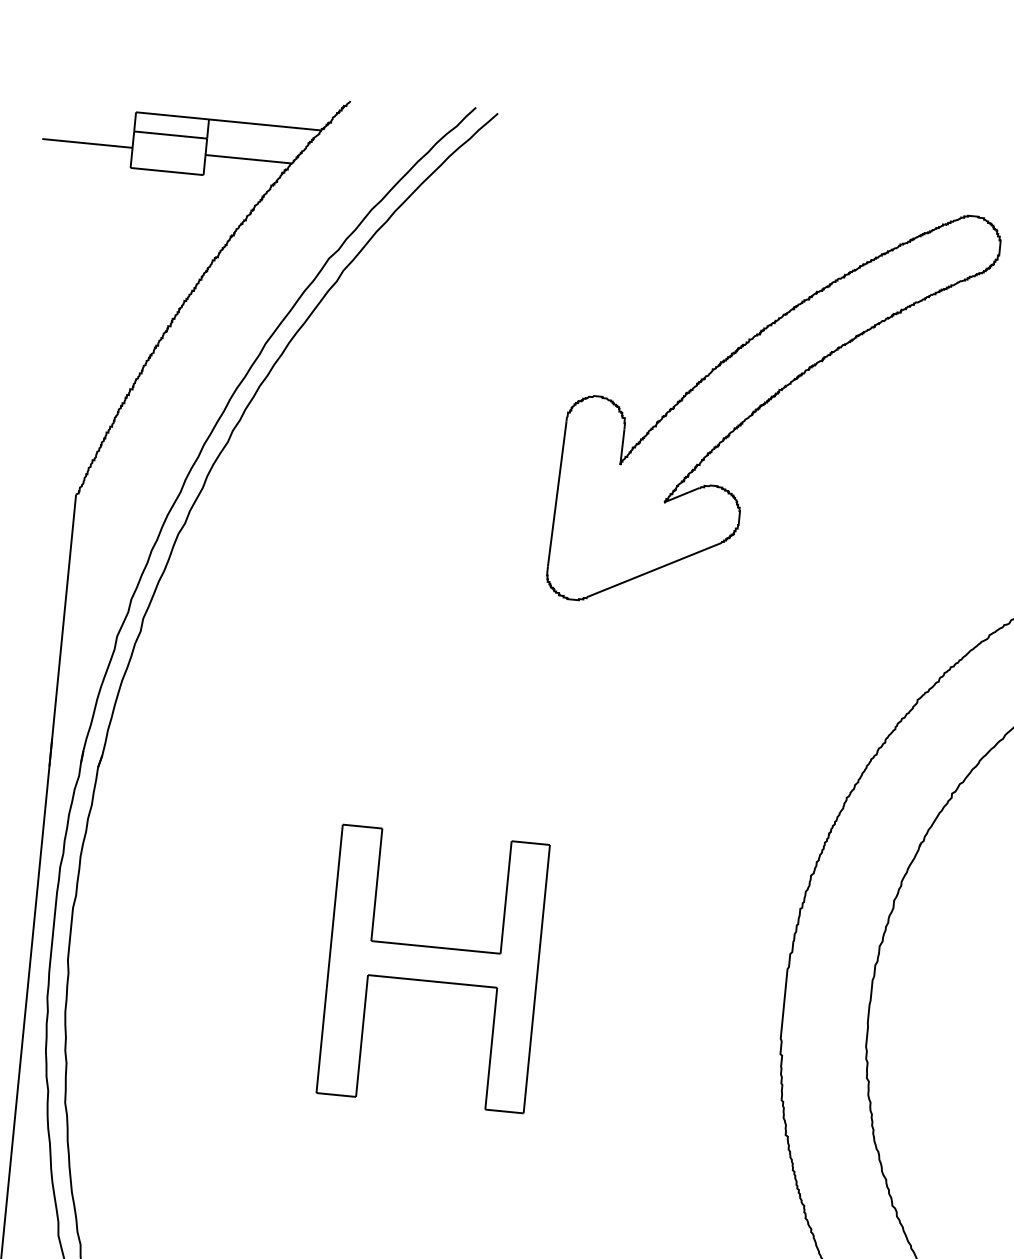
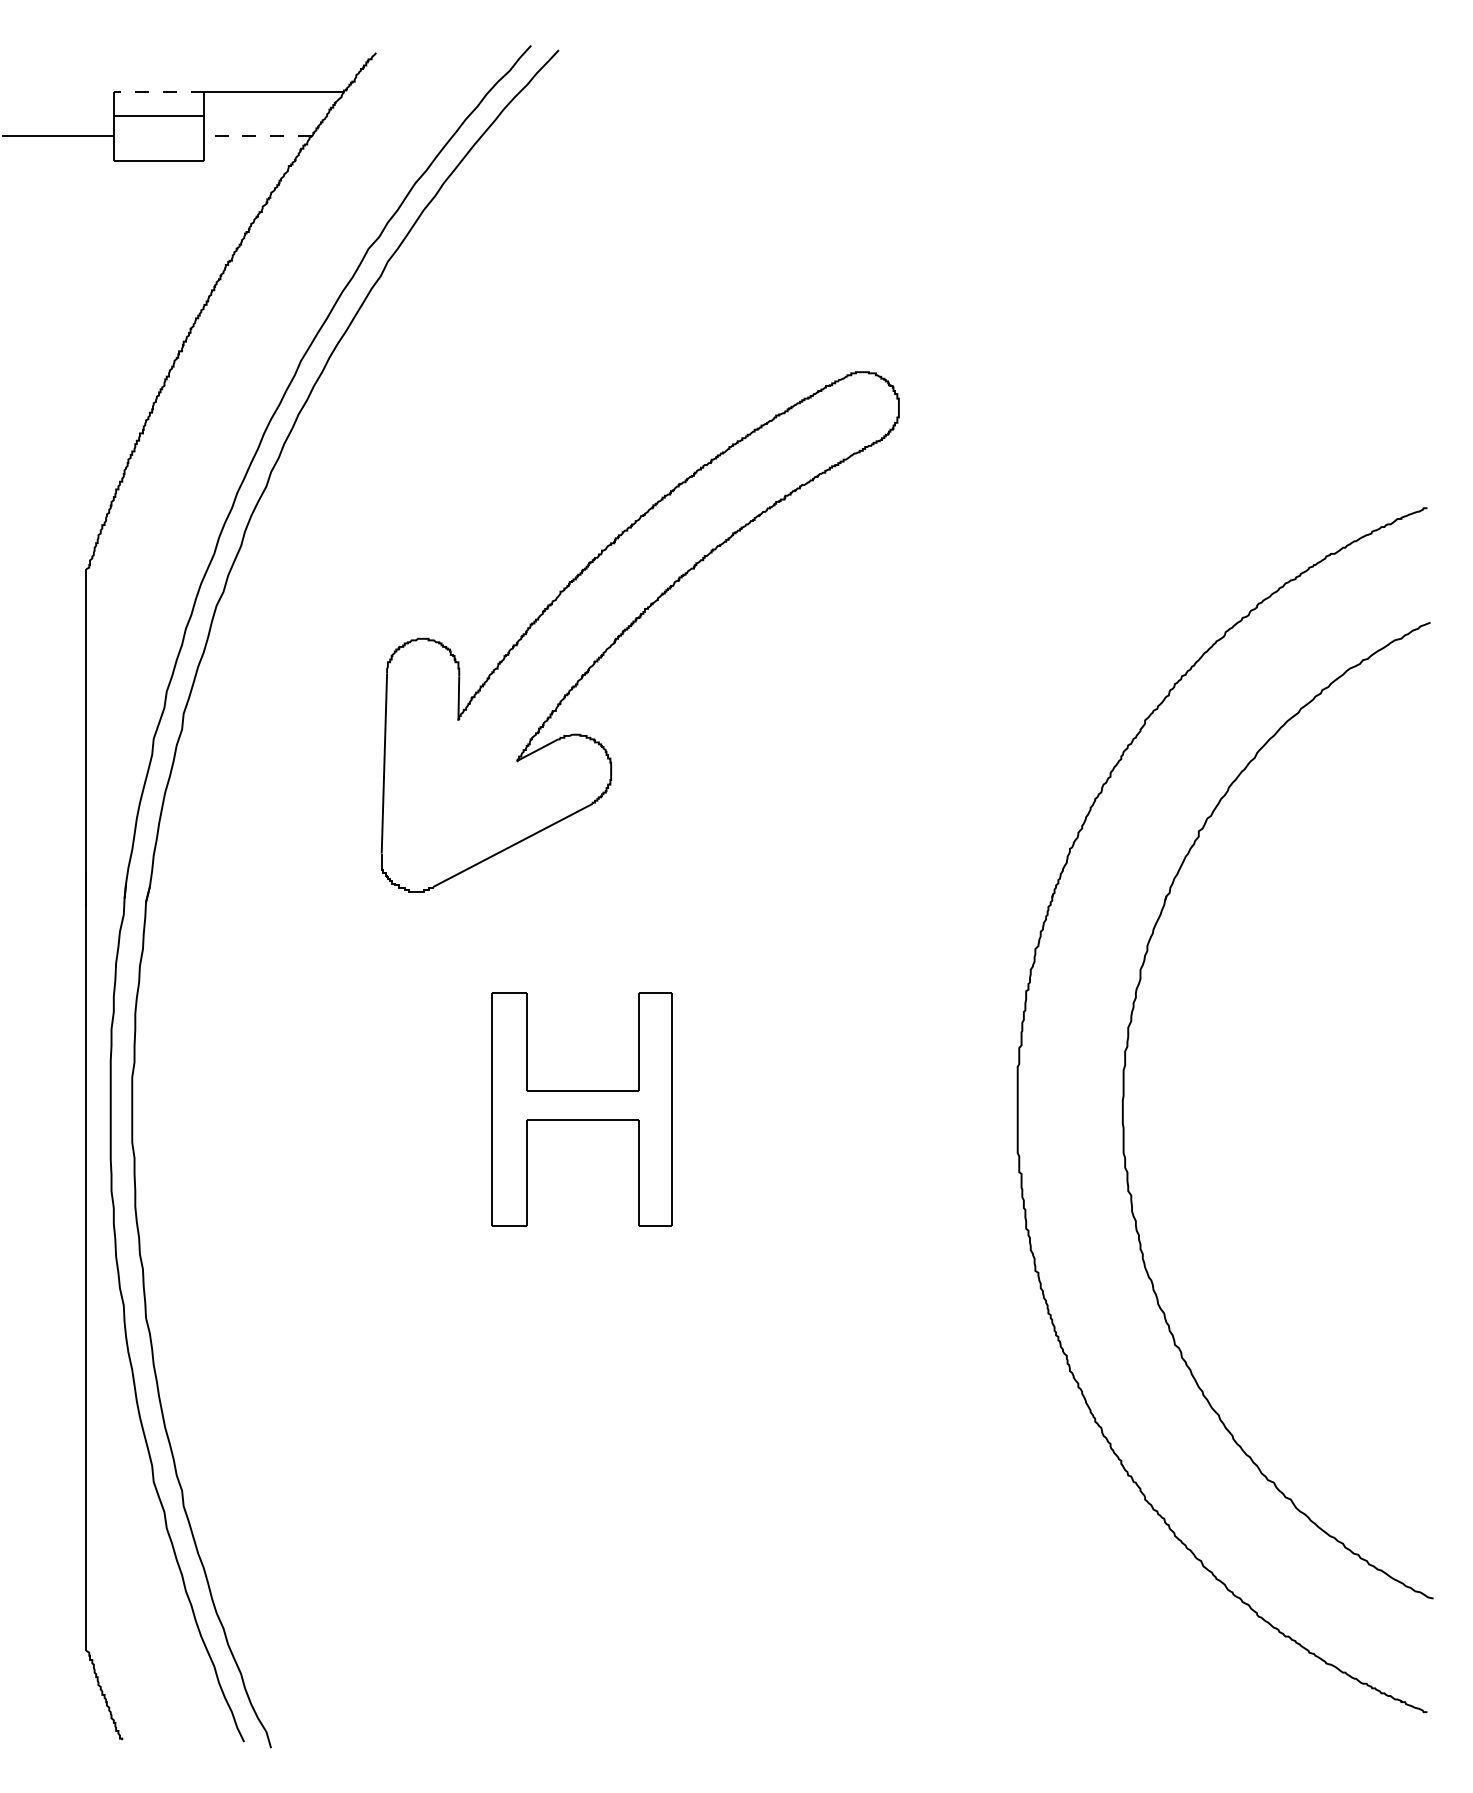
line: (172, 115) -> (158, 92), solid -> dashed
line: (249, 159) -> (258, 136), solid -> dashed
part: (769, 401) -> (634, 624), moved
part: (433, 969) -> (582, 1109), size x0.7

